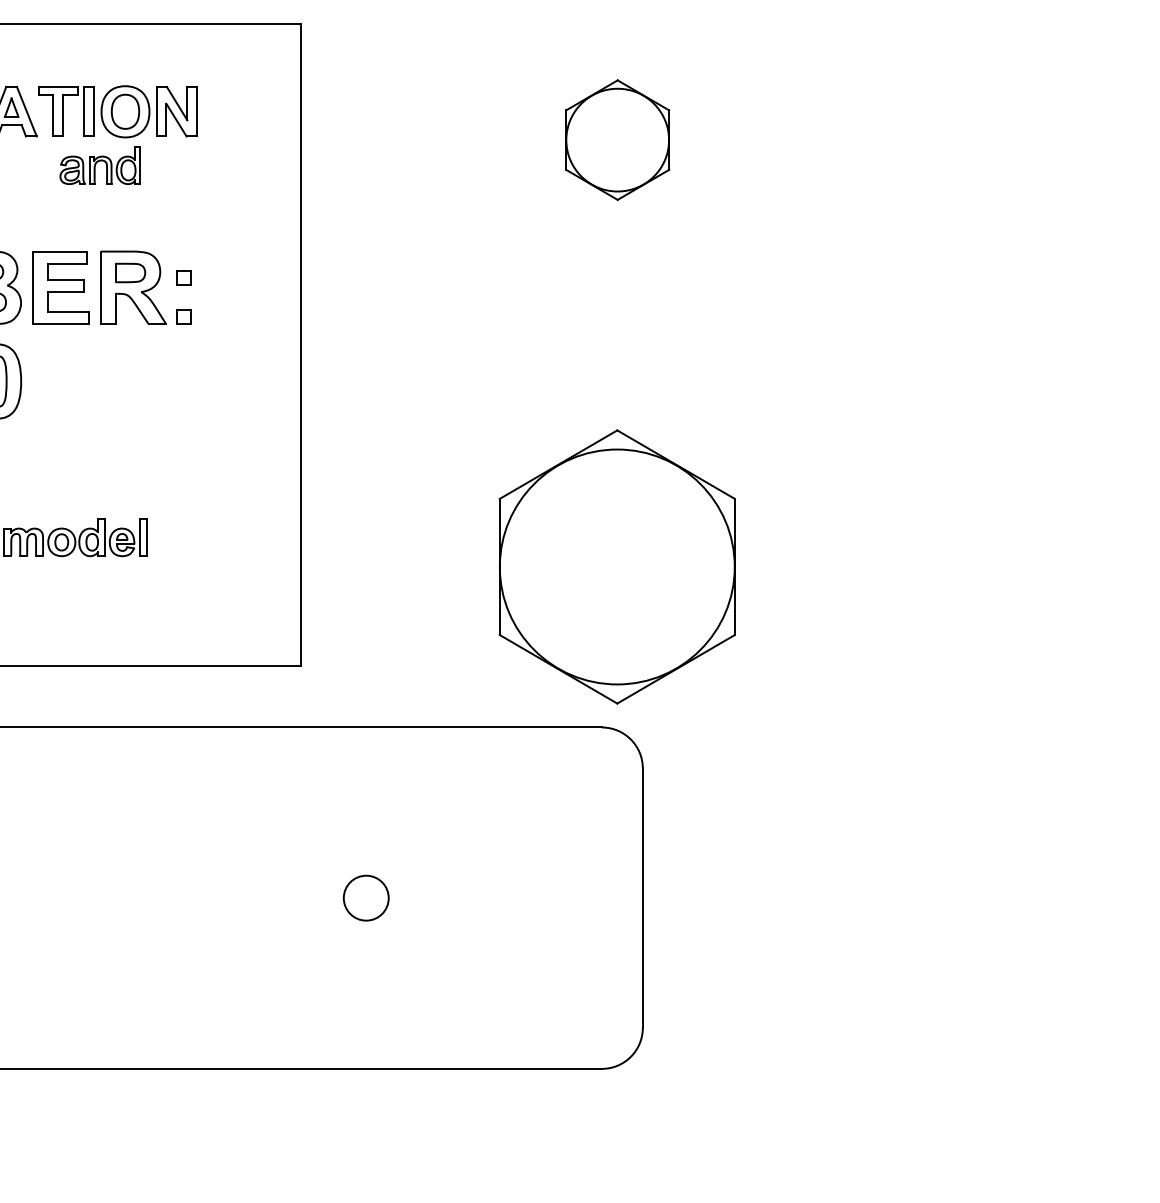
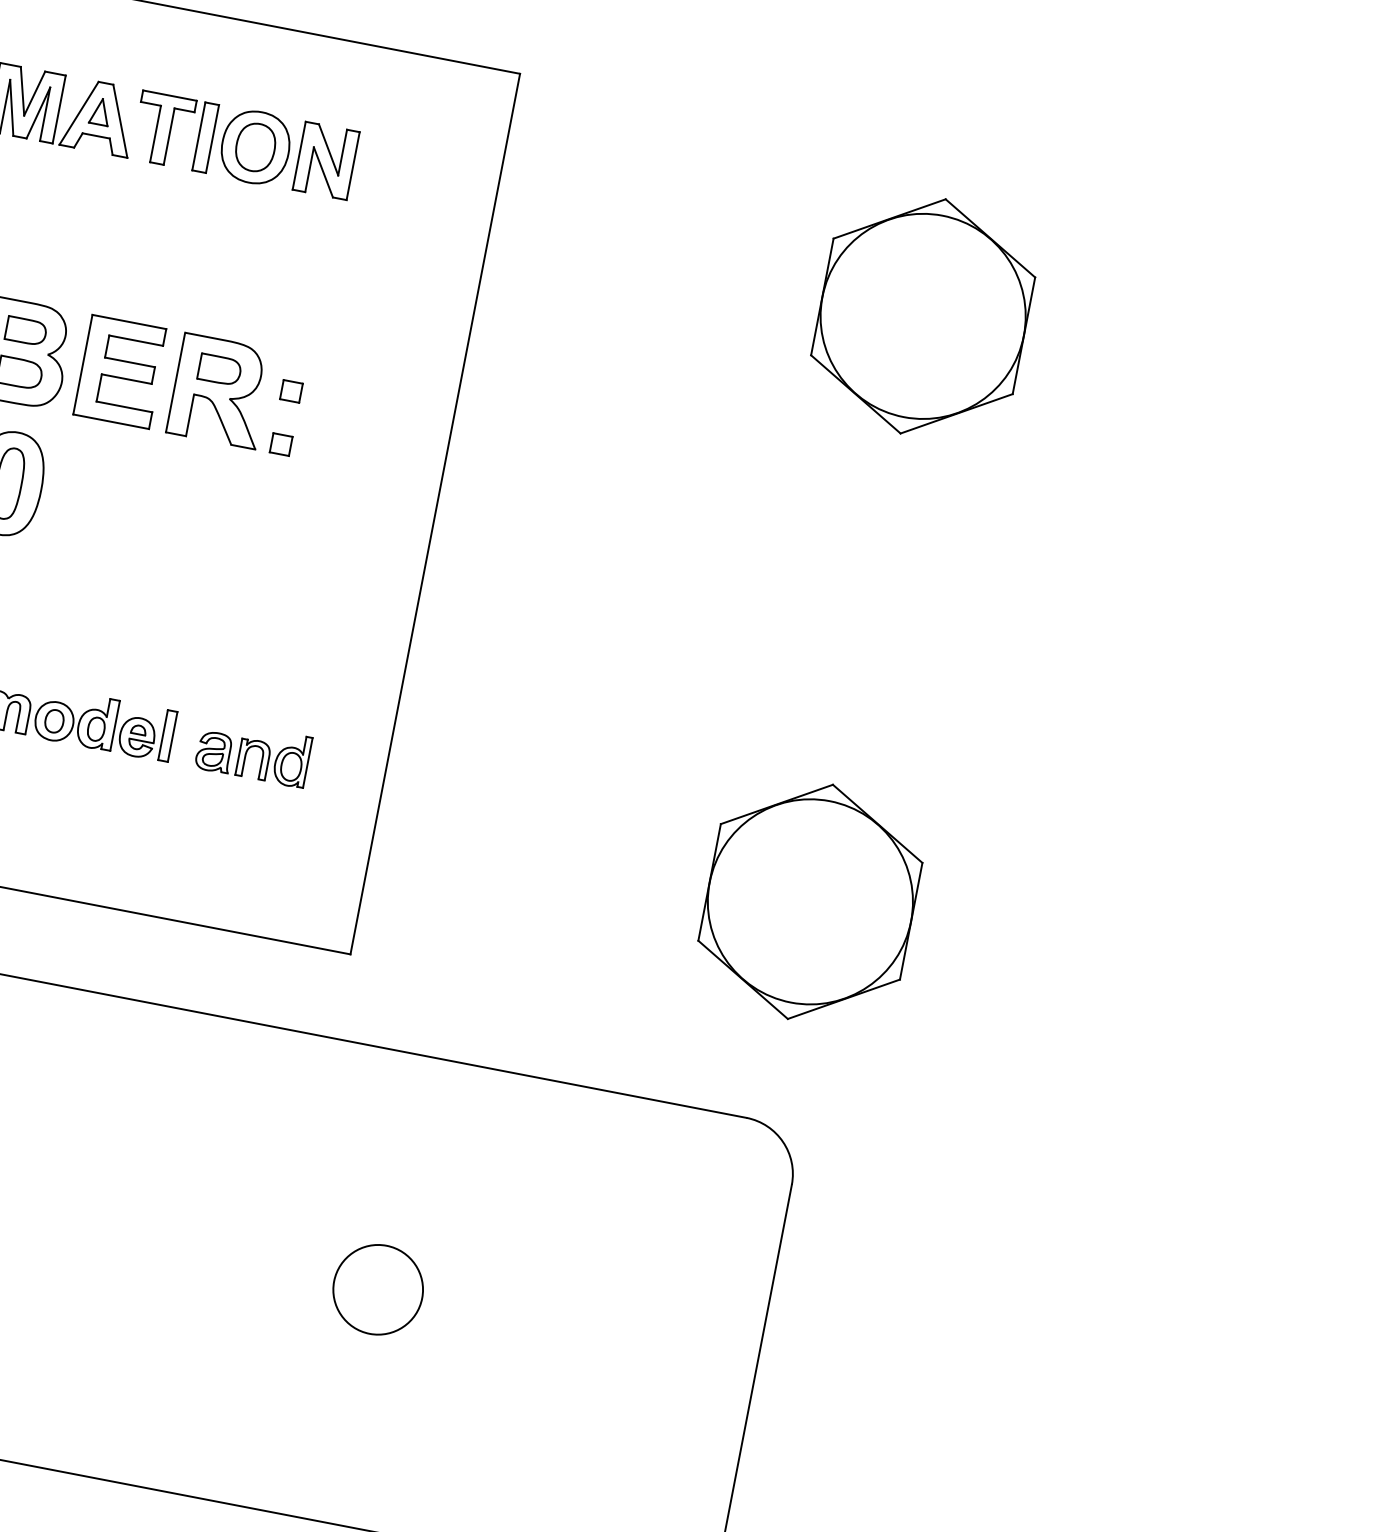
part: (617, 139) -> (923, 315), size x1.43
part: (99, 165) -> (252, 752), moved
part: (617, 566) -> (810, 901), size x0.62
circle: (366, 898) -> (378, 1290), size x1.43

